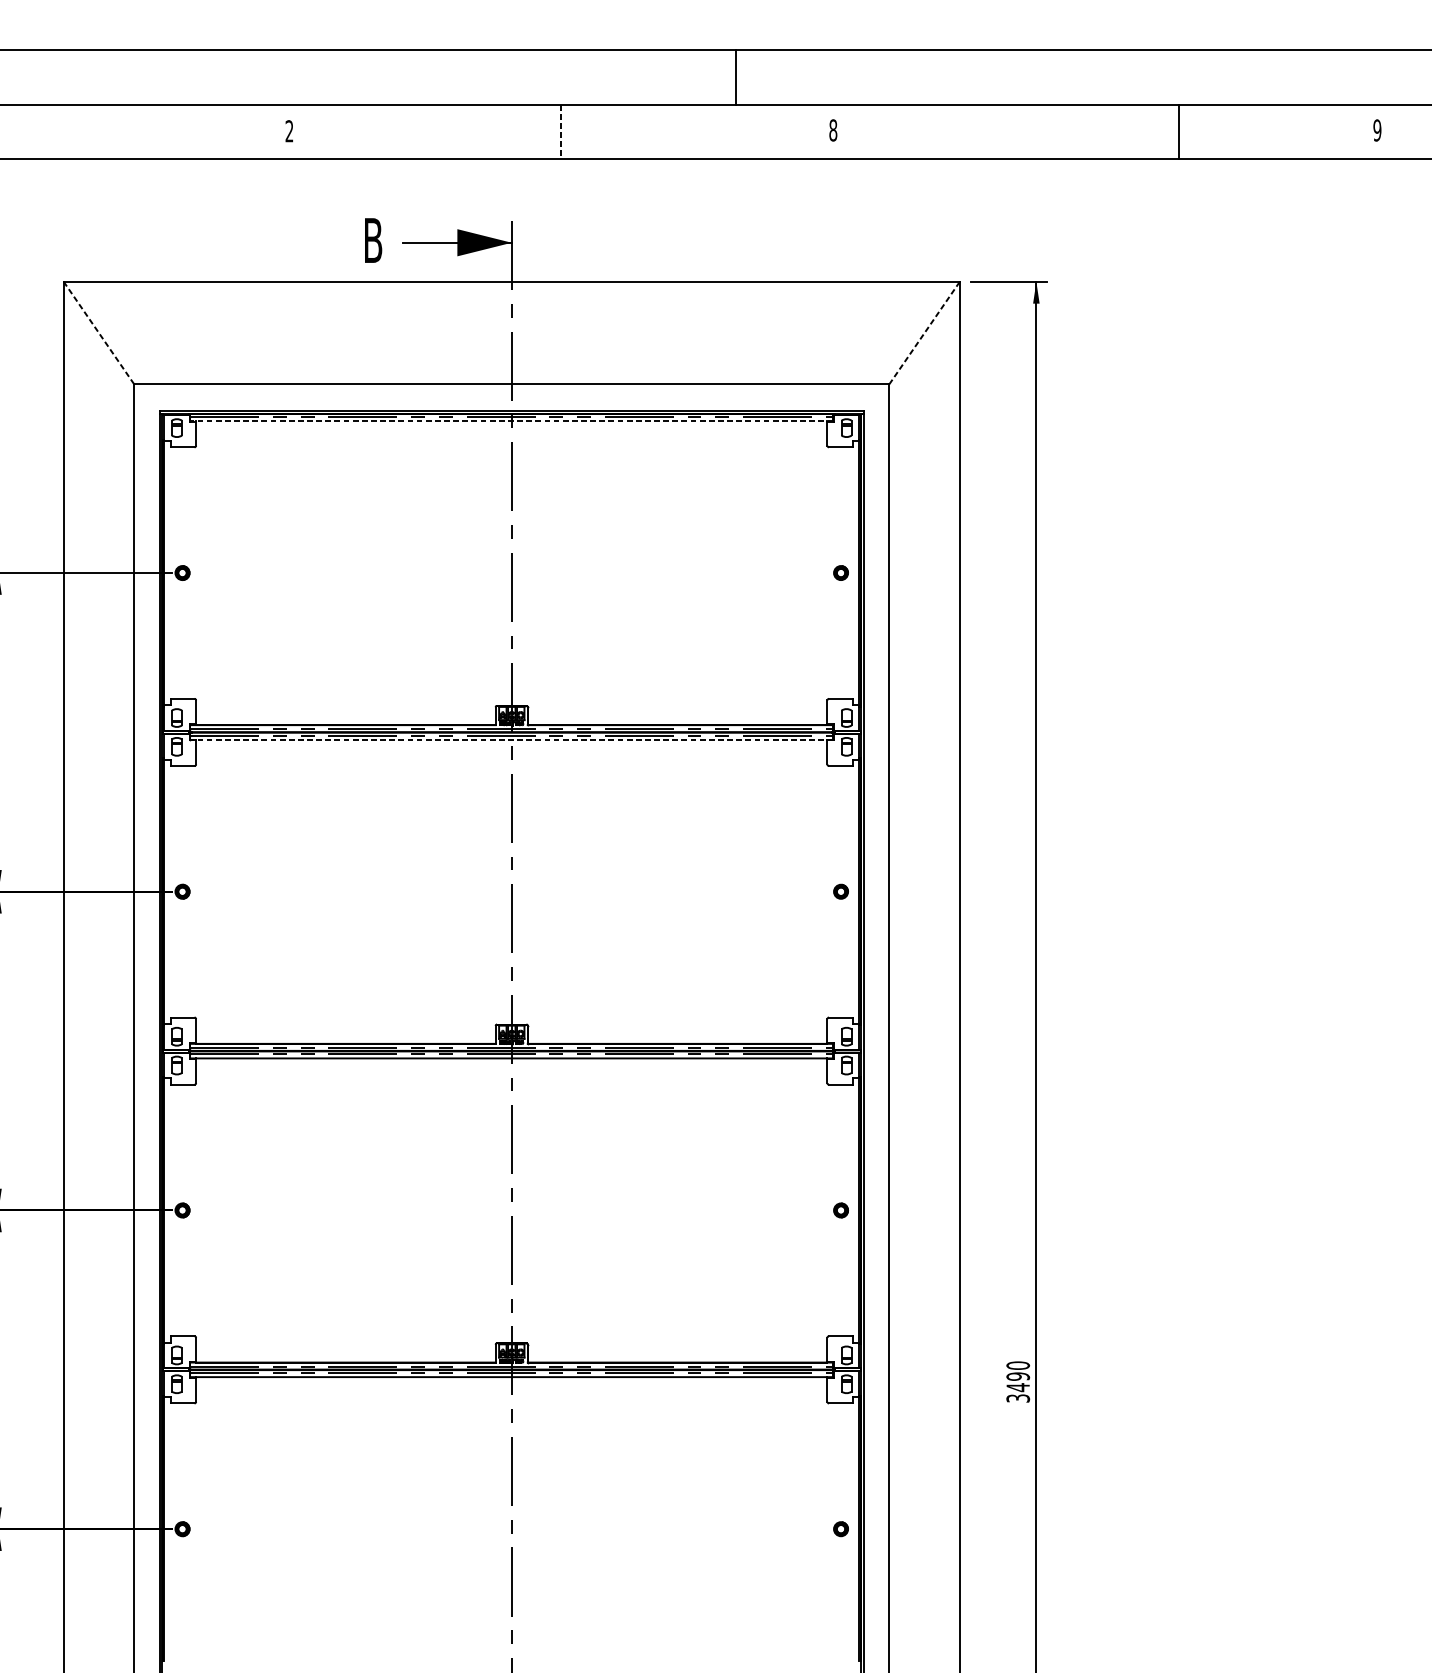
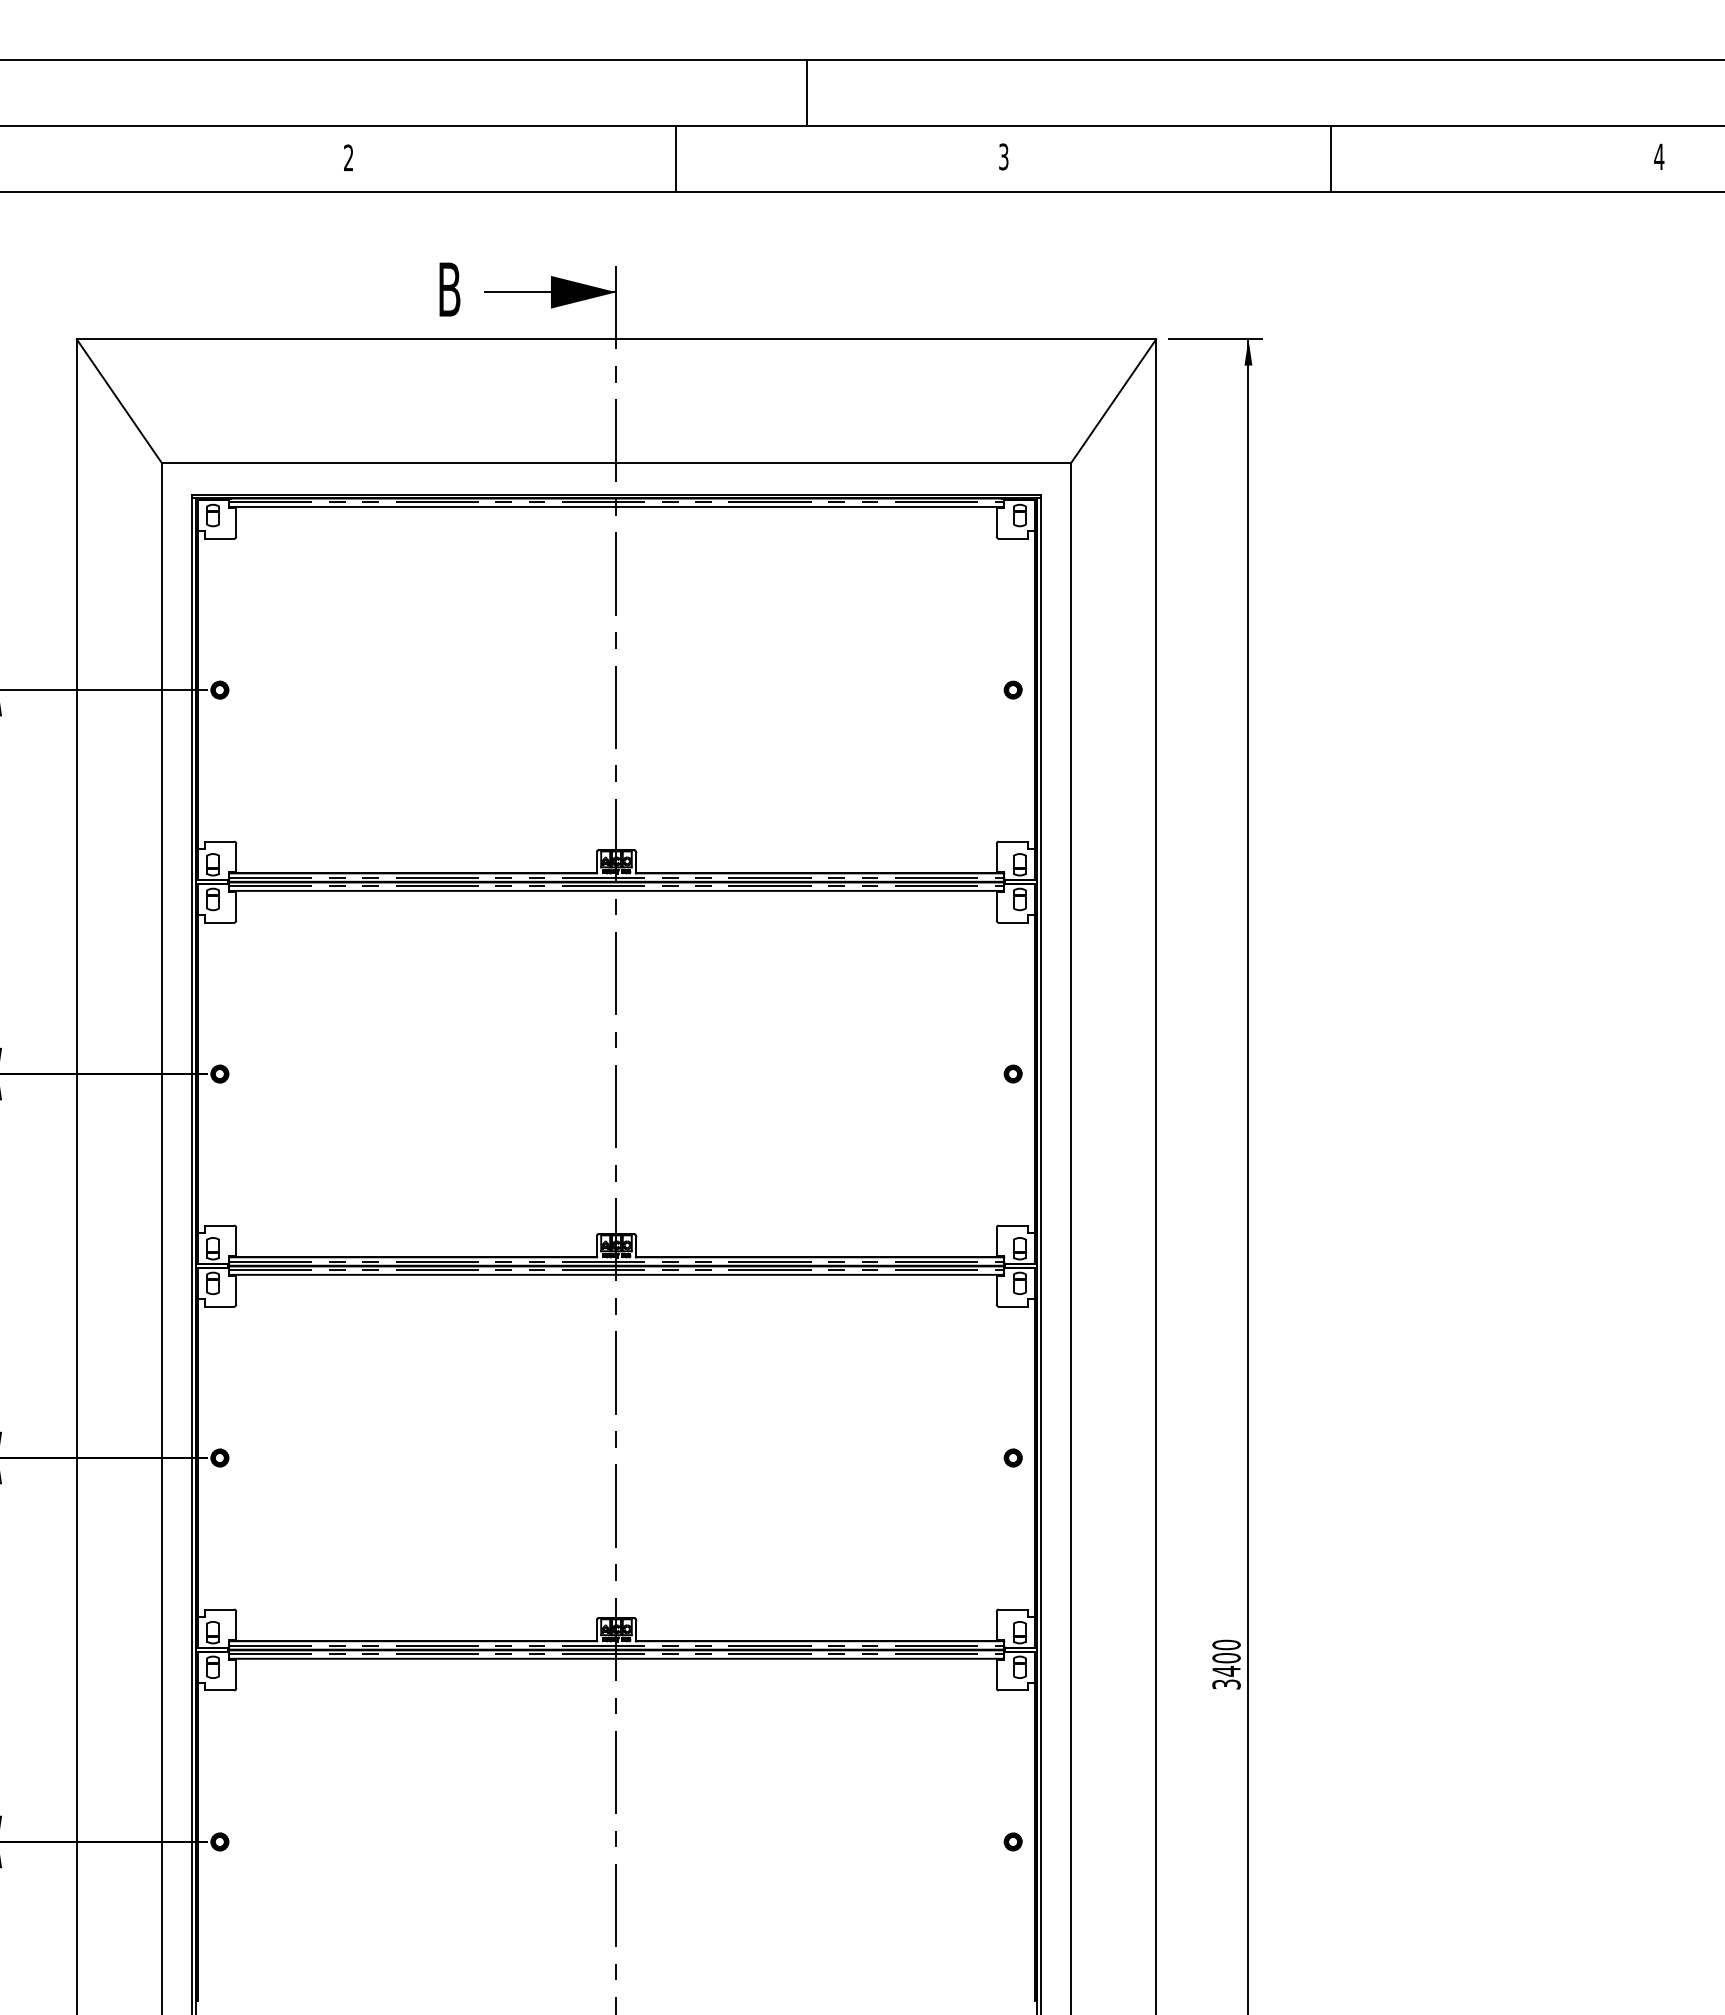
line: (735, 76) -> (807, 92), moved
text: (833, 130) -> (1003, 156), 8 -> 3
text: (1377, 130) -> (1659, 156), 9 -> 4
line: (560, 131) -> (675, 158), dashed -> solid
line: (1179, 131) -> (1331, 158), moved
line: (99, 333) -> (119, 401), dashed -> solid
line: (924, 333) -> (1113, 401), dashed -> solid
line: (510, 420) -> (615, 506), dashed -> solid
line: (510, 739) -> (615, 890), dashed -> solid
text: (1018, 1376) -> (1226, 1658), 3490 -> 3400

